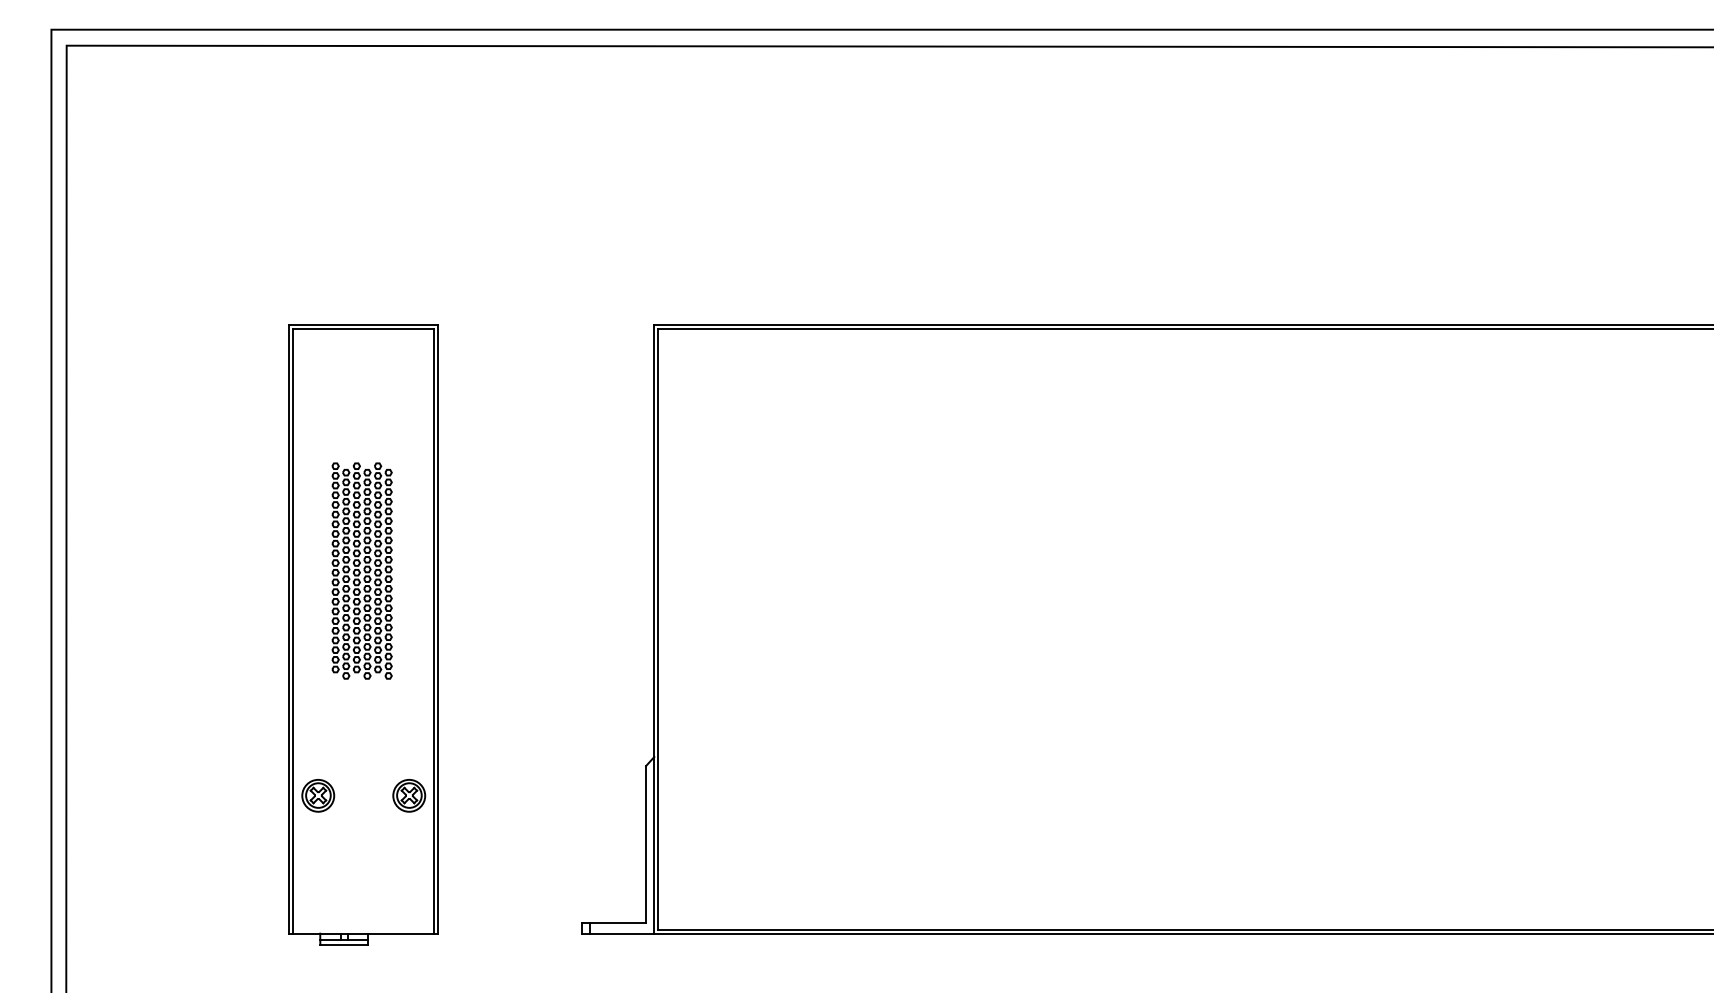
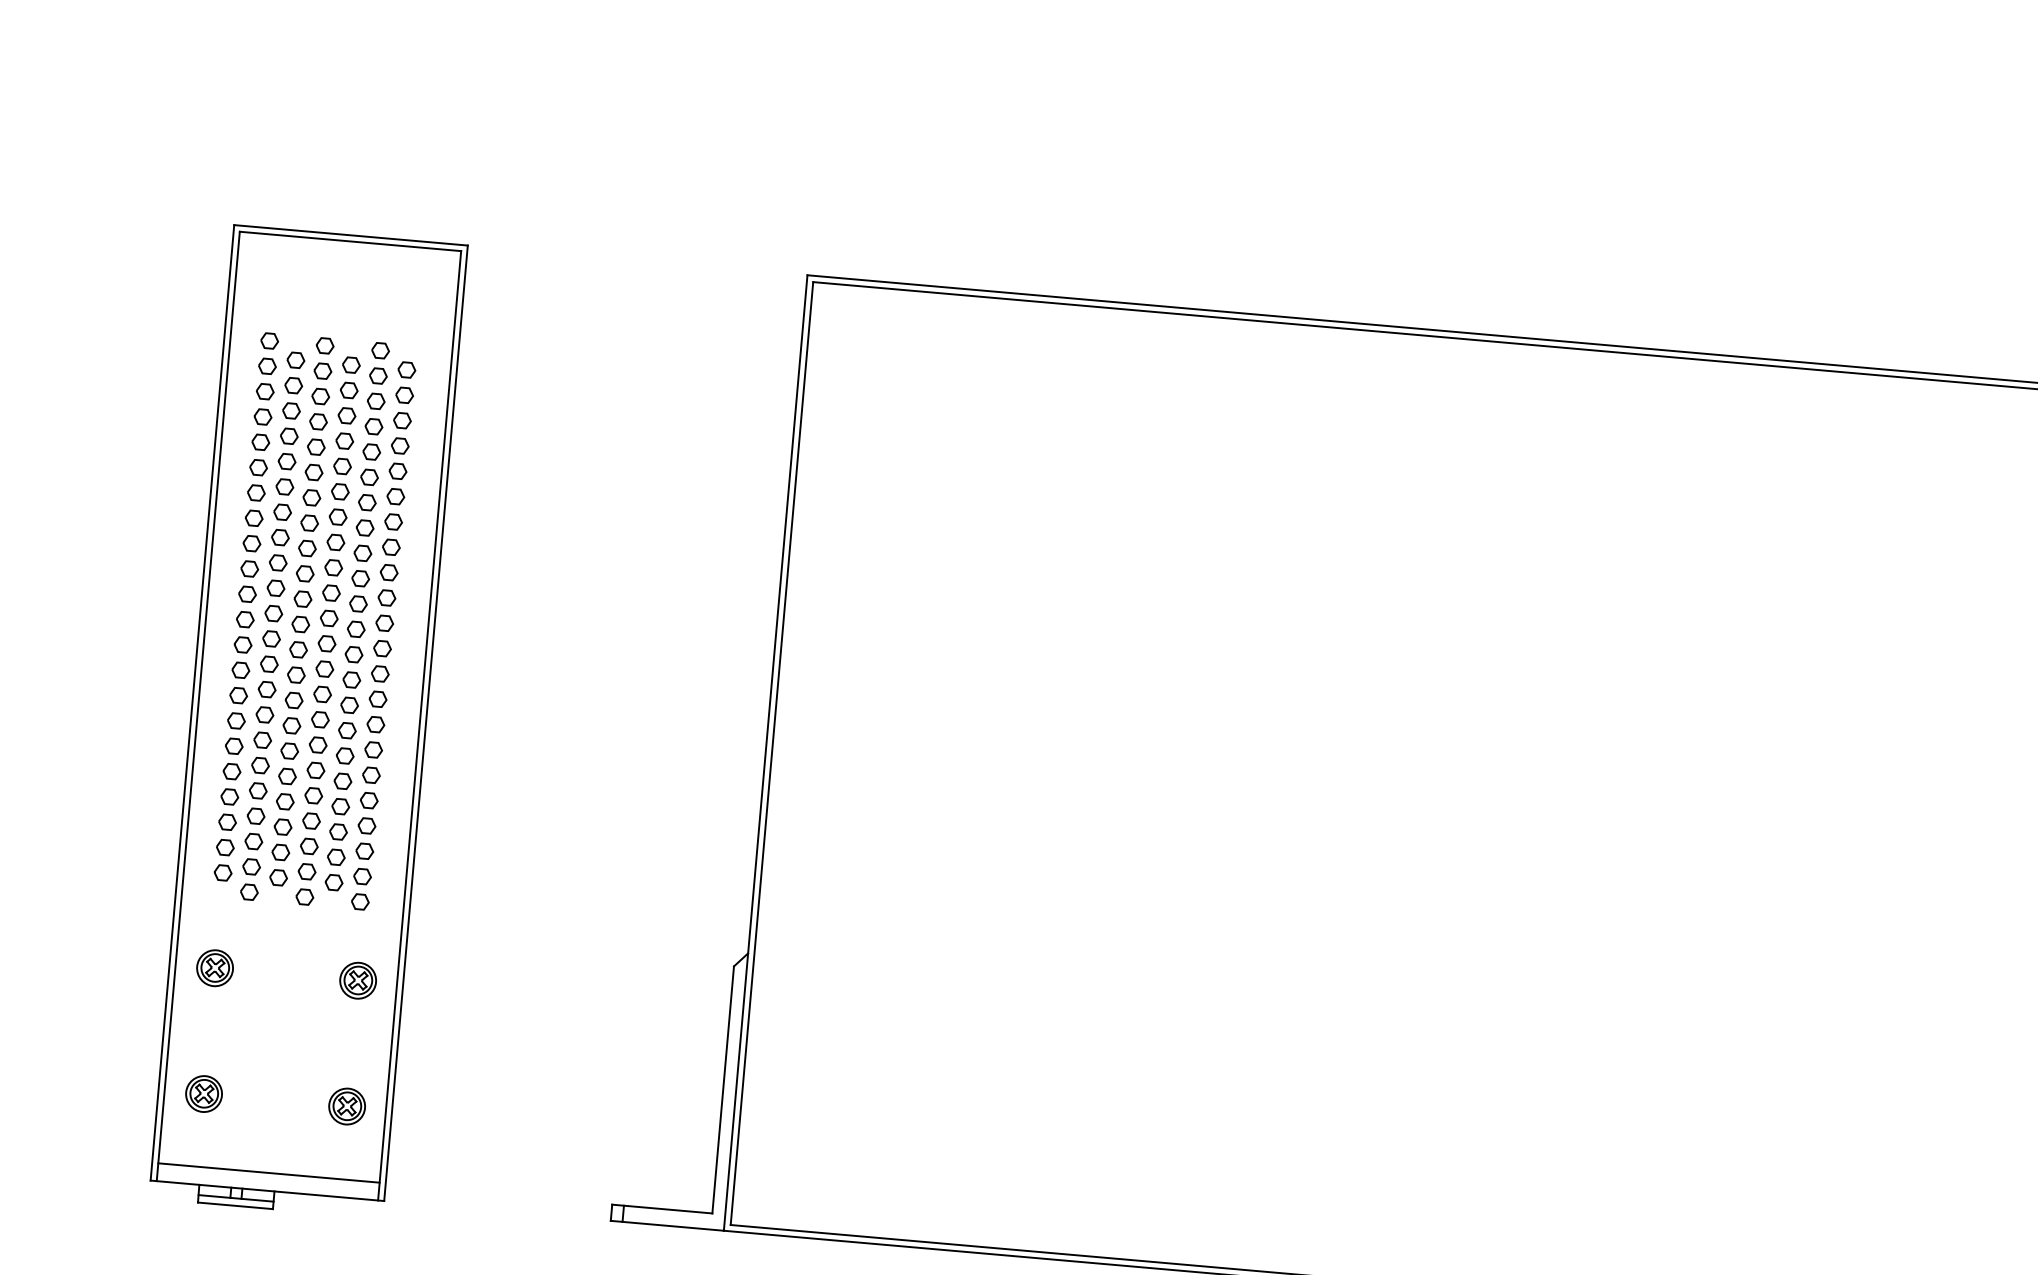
part: (361, 570) -> (314, 620), size x1.67
part: (317, 795) -> (214, 967), size x0.71
part: (409, 795) -> (358, 980), size x0.71
part: (317, 875) -> (203, 1093), added
part: (409, 875) -> (347, 1105), added
line: (363, 922) -> (268, 1173), added

